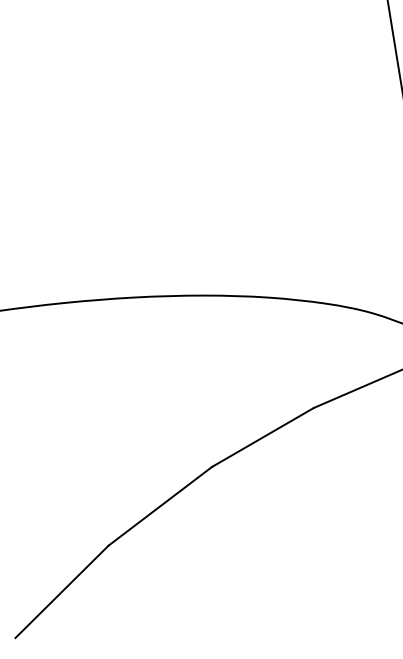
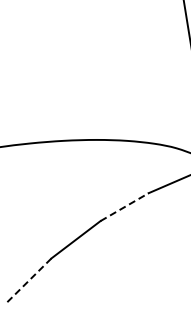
line: (262, 438) -> (124, 207), solid -> dashed
line: (62, 590) -> (29, 279), solid -> dashed

